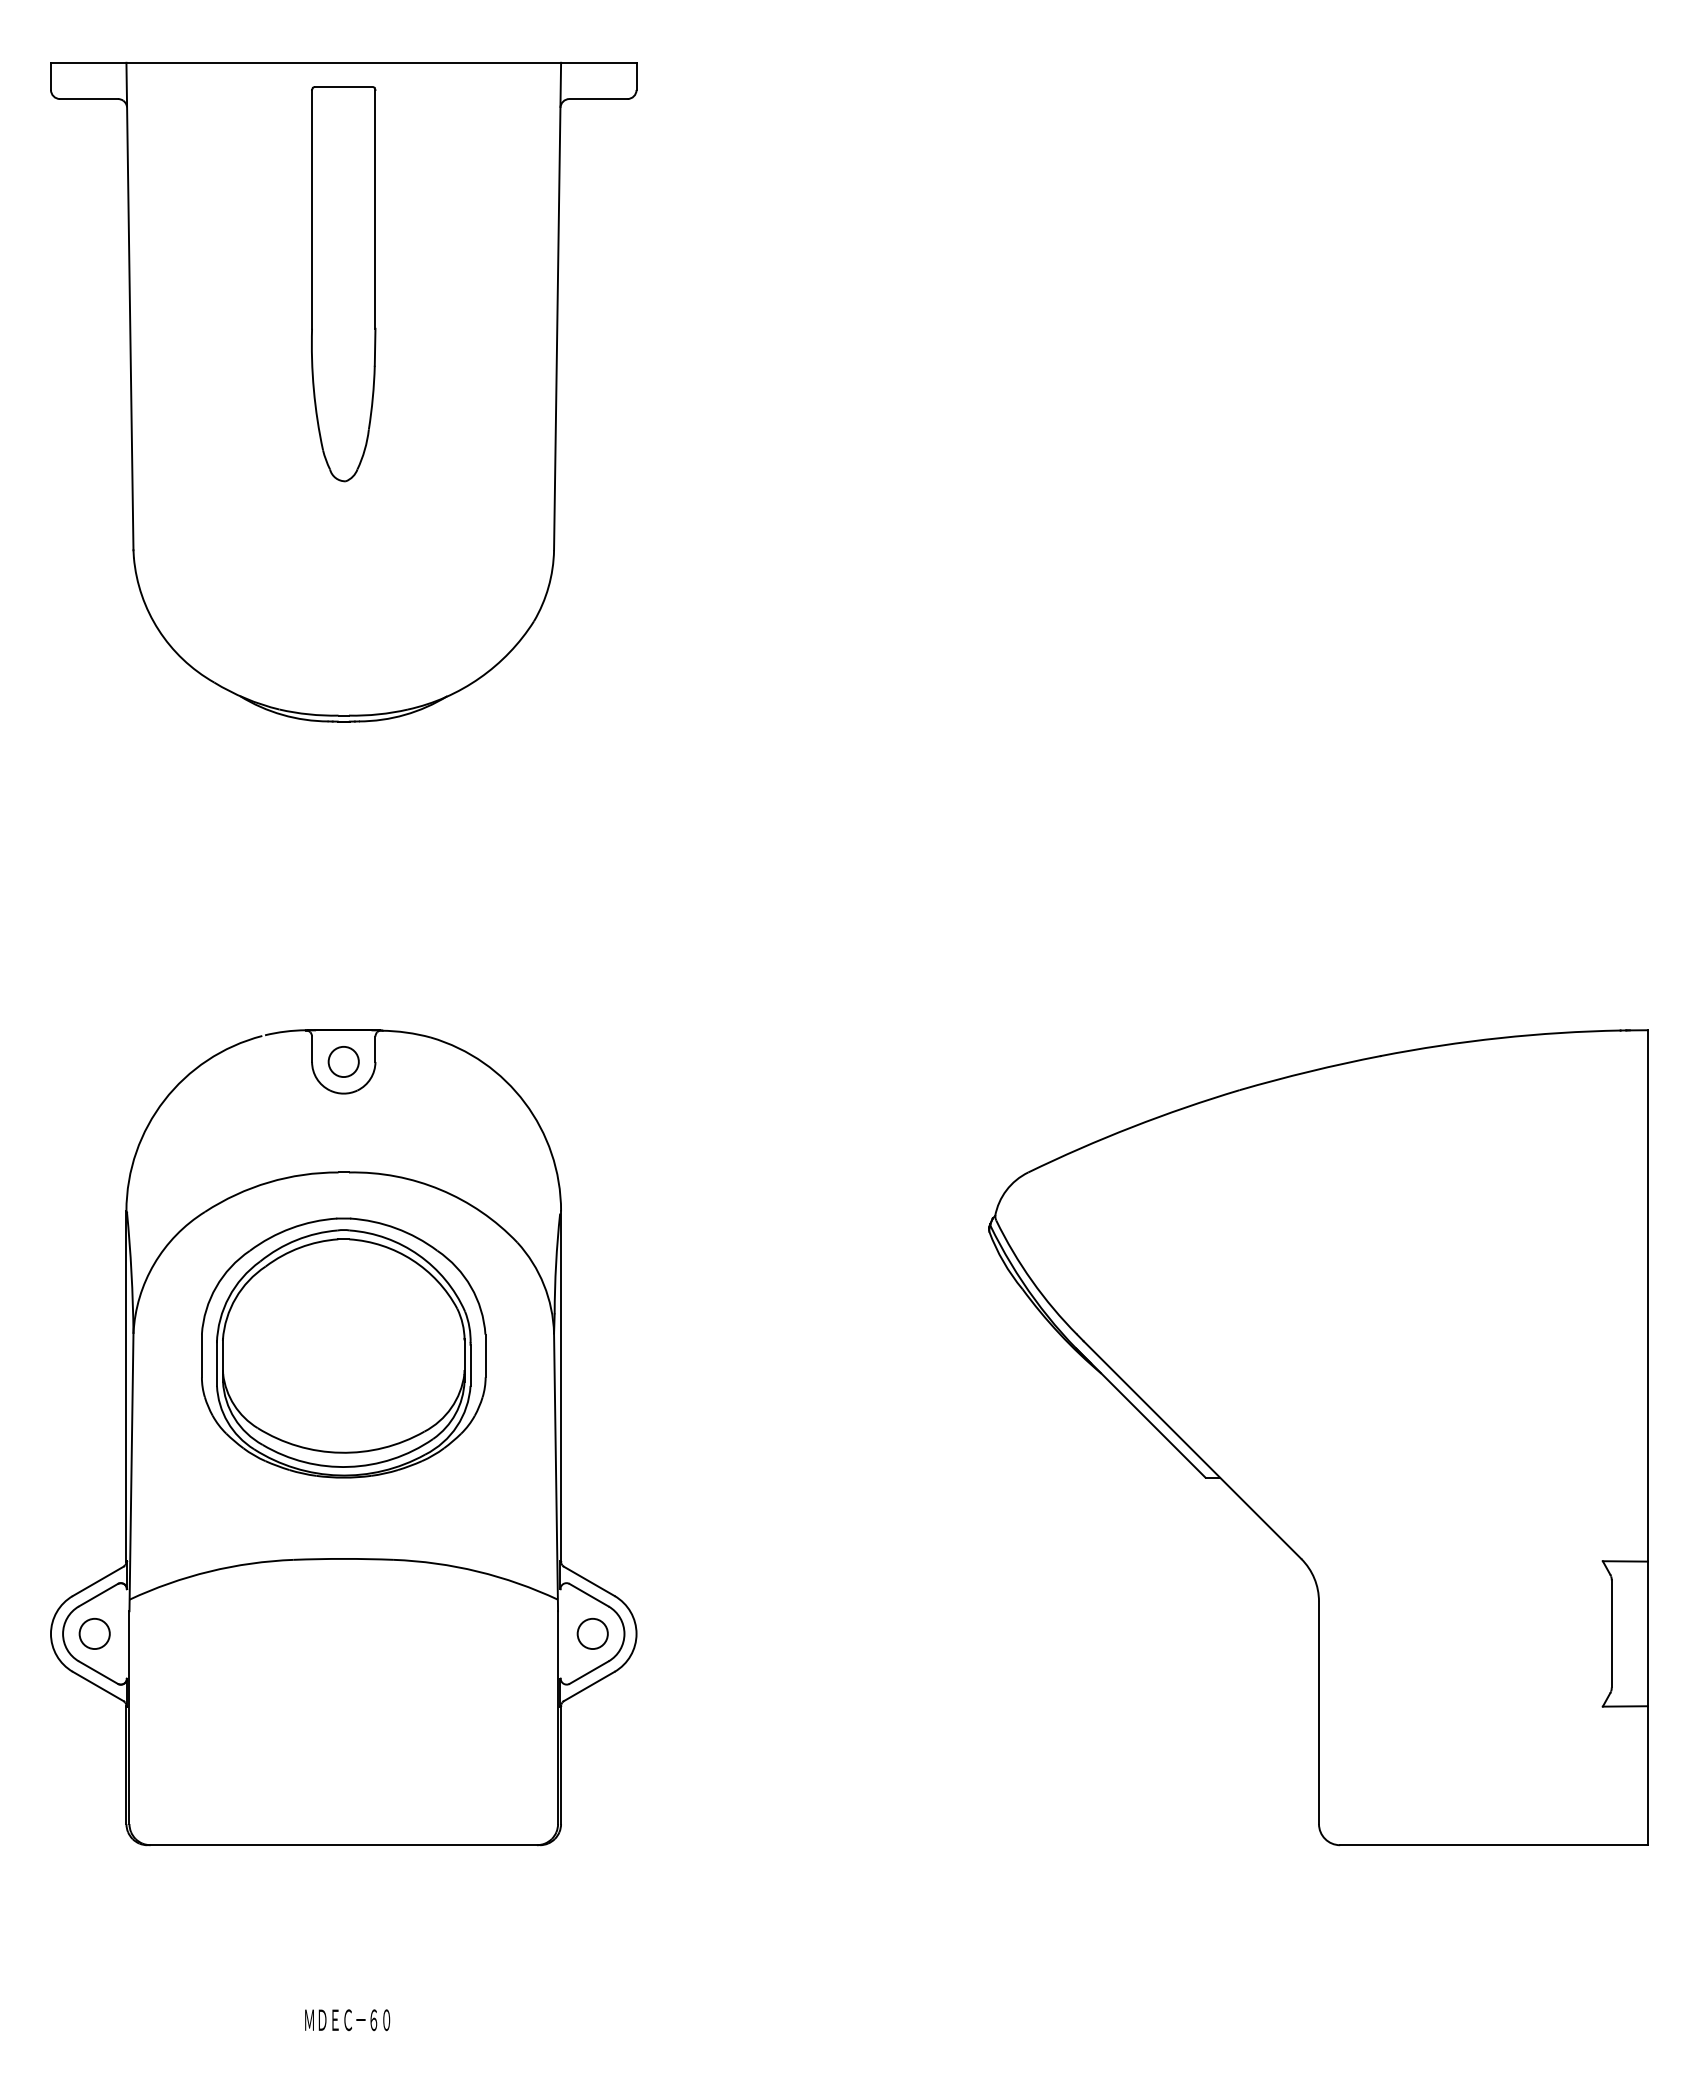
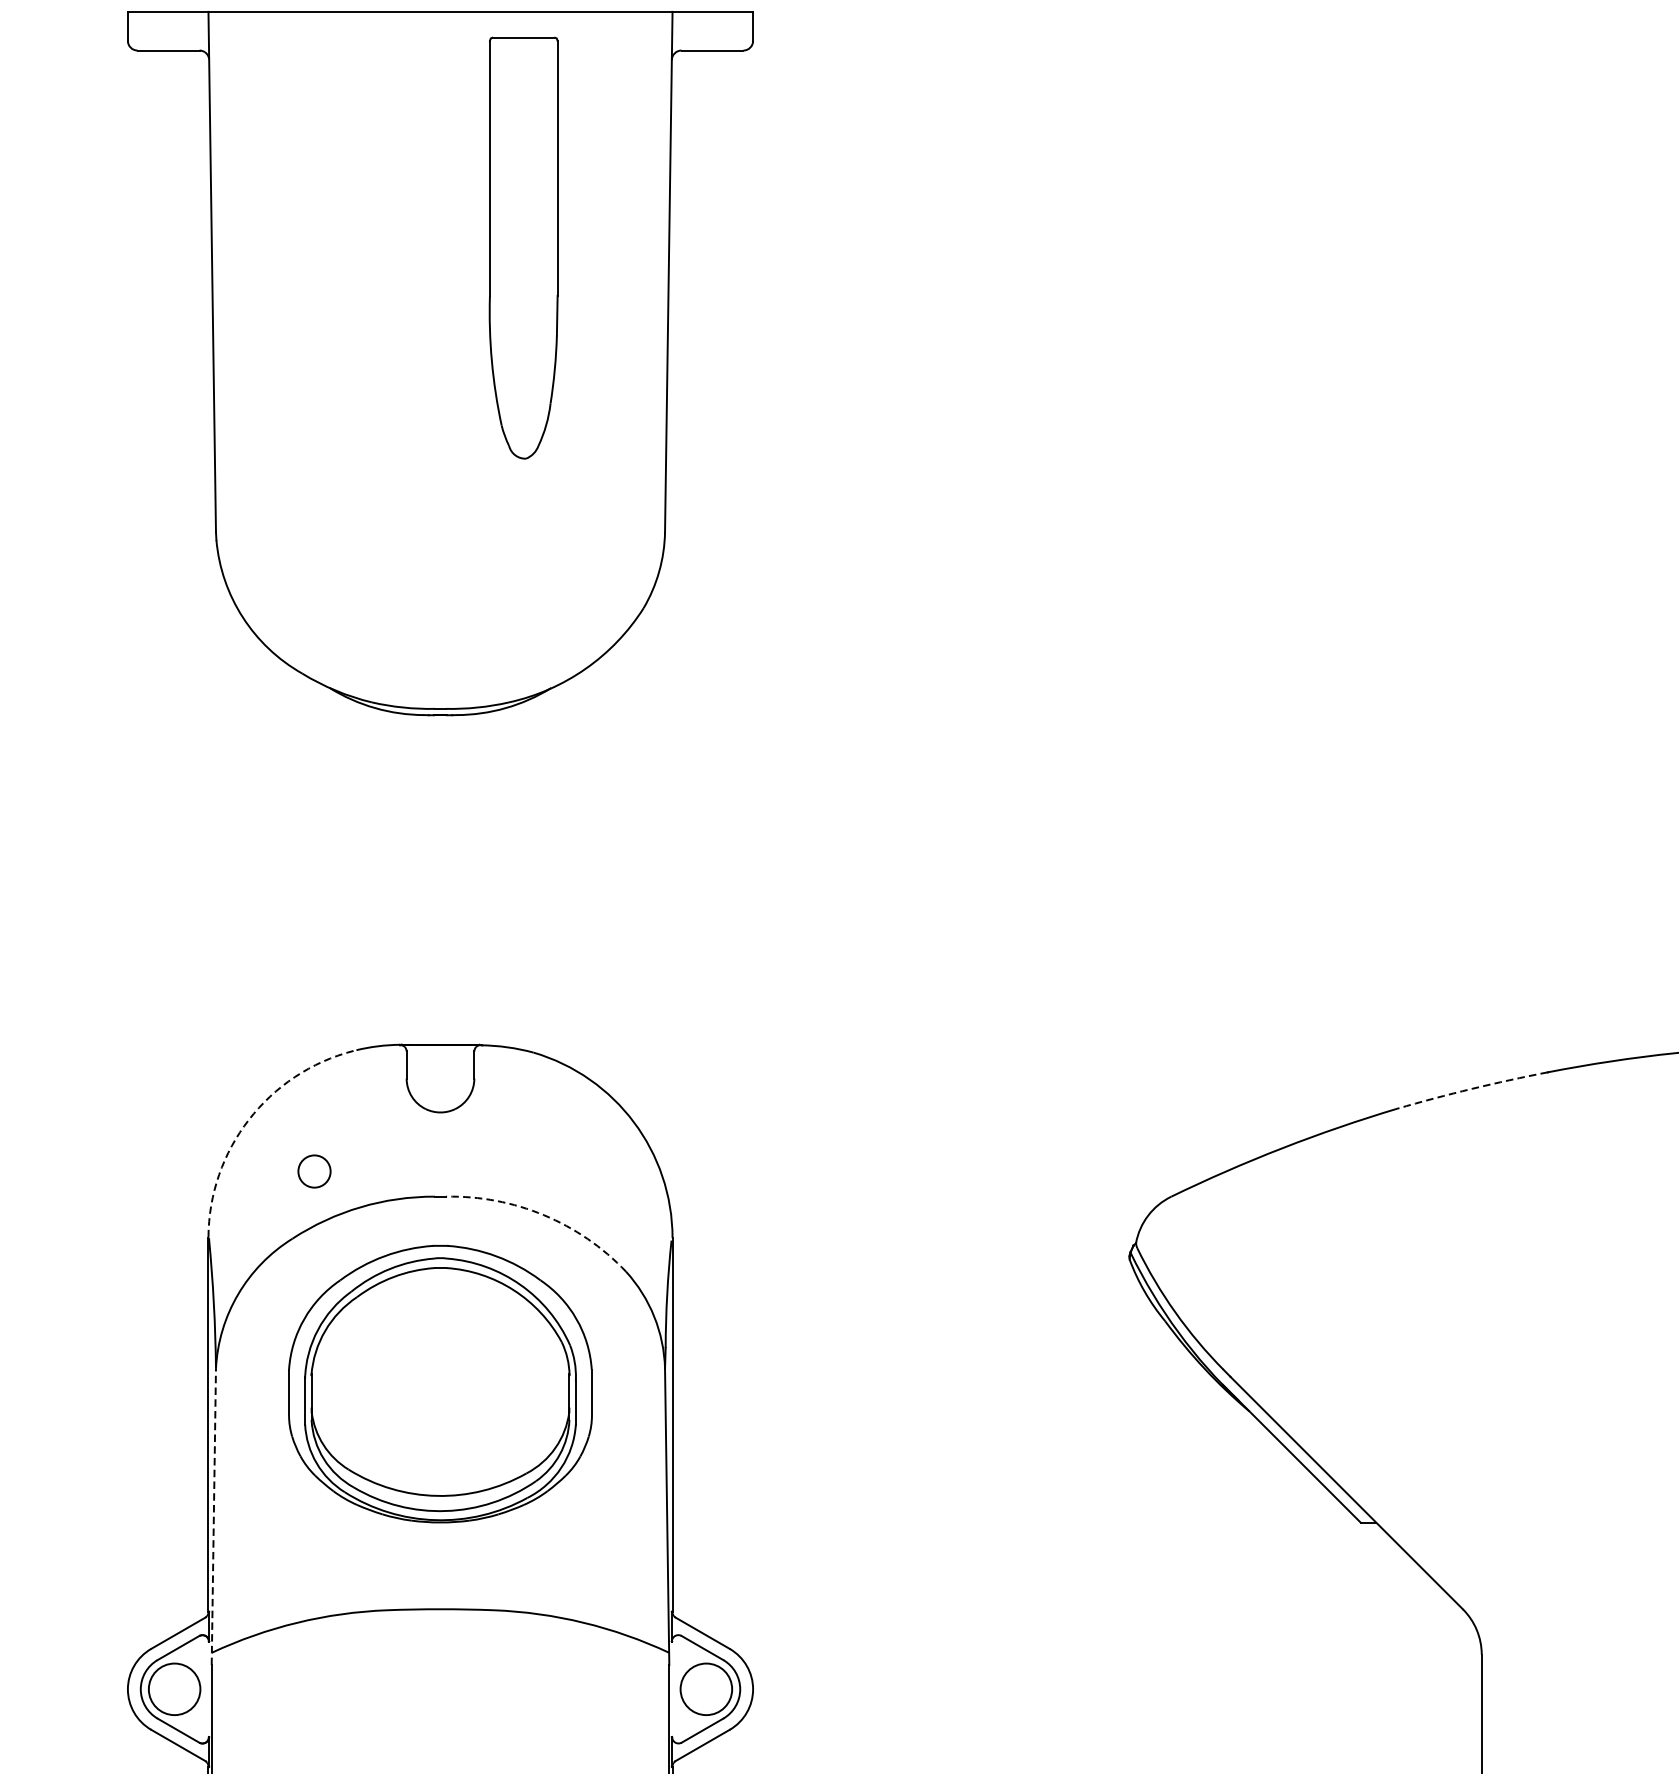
part: (343, 284) -> (523, 248), moved
circle: (343, 1061) -> (314, 1171), moved
arc: (1309, 1071) -> (1471, 1088), solid -> dashed
arc: (164, 1100) -> (249, 1119), solid -> dashed
arc: (440, 1189) -> (543, 1214), solid -> dashed
line: (131, 1472) -> (213, 1516), solid -> dashed
circle: (94, 1633) -> (174, 1688), size x1.6
circle: (592, 1633) -> (706, 1688), size x1.6

